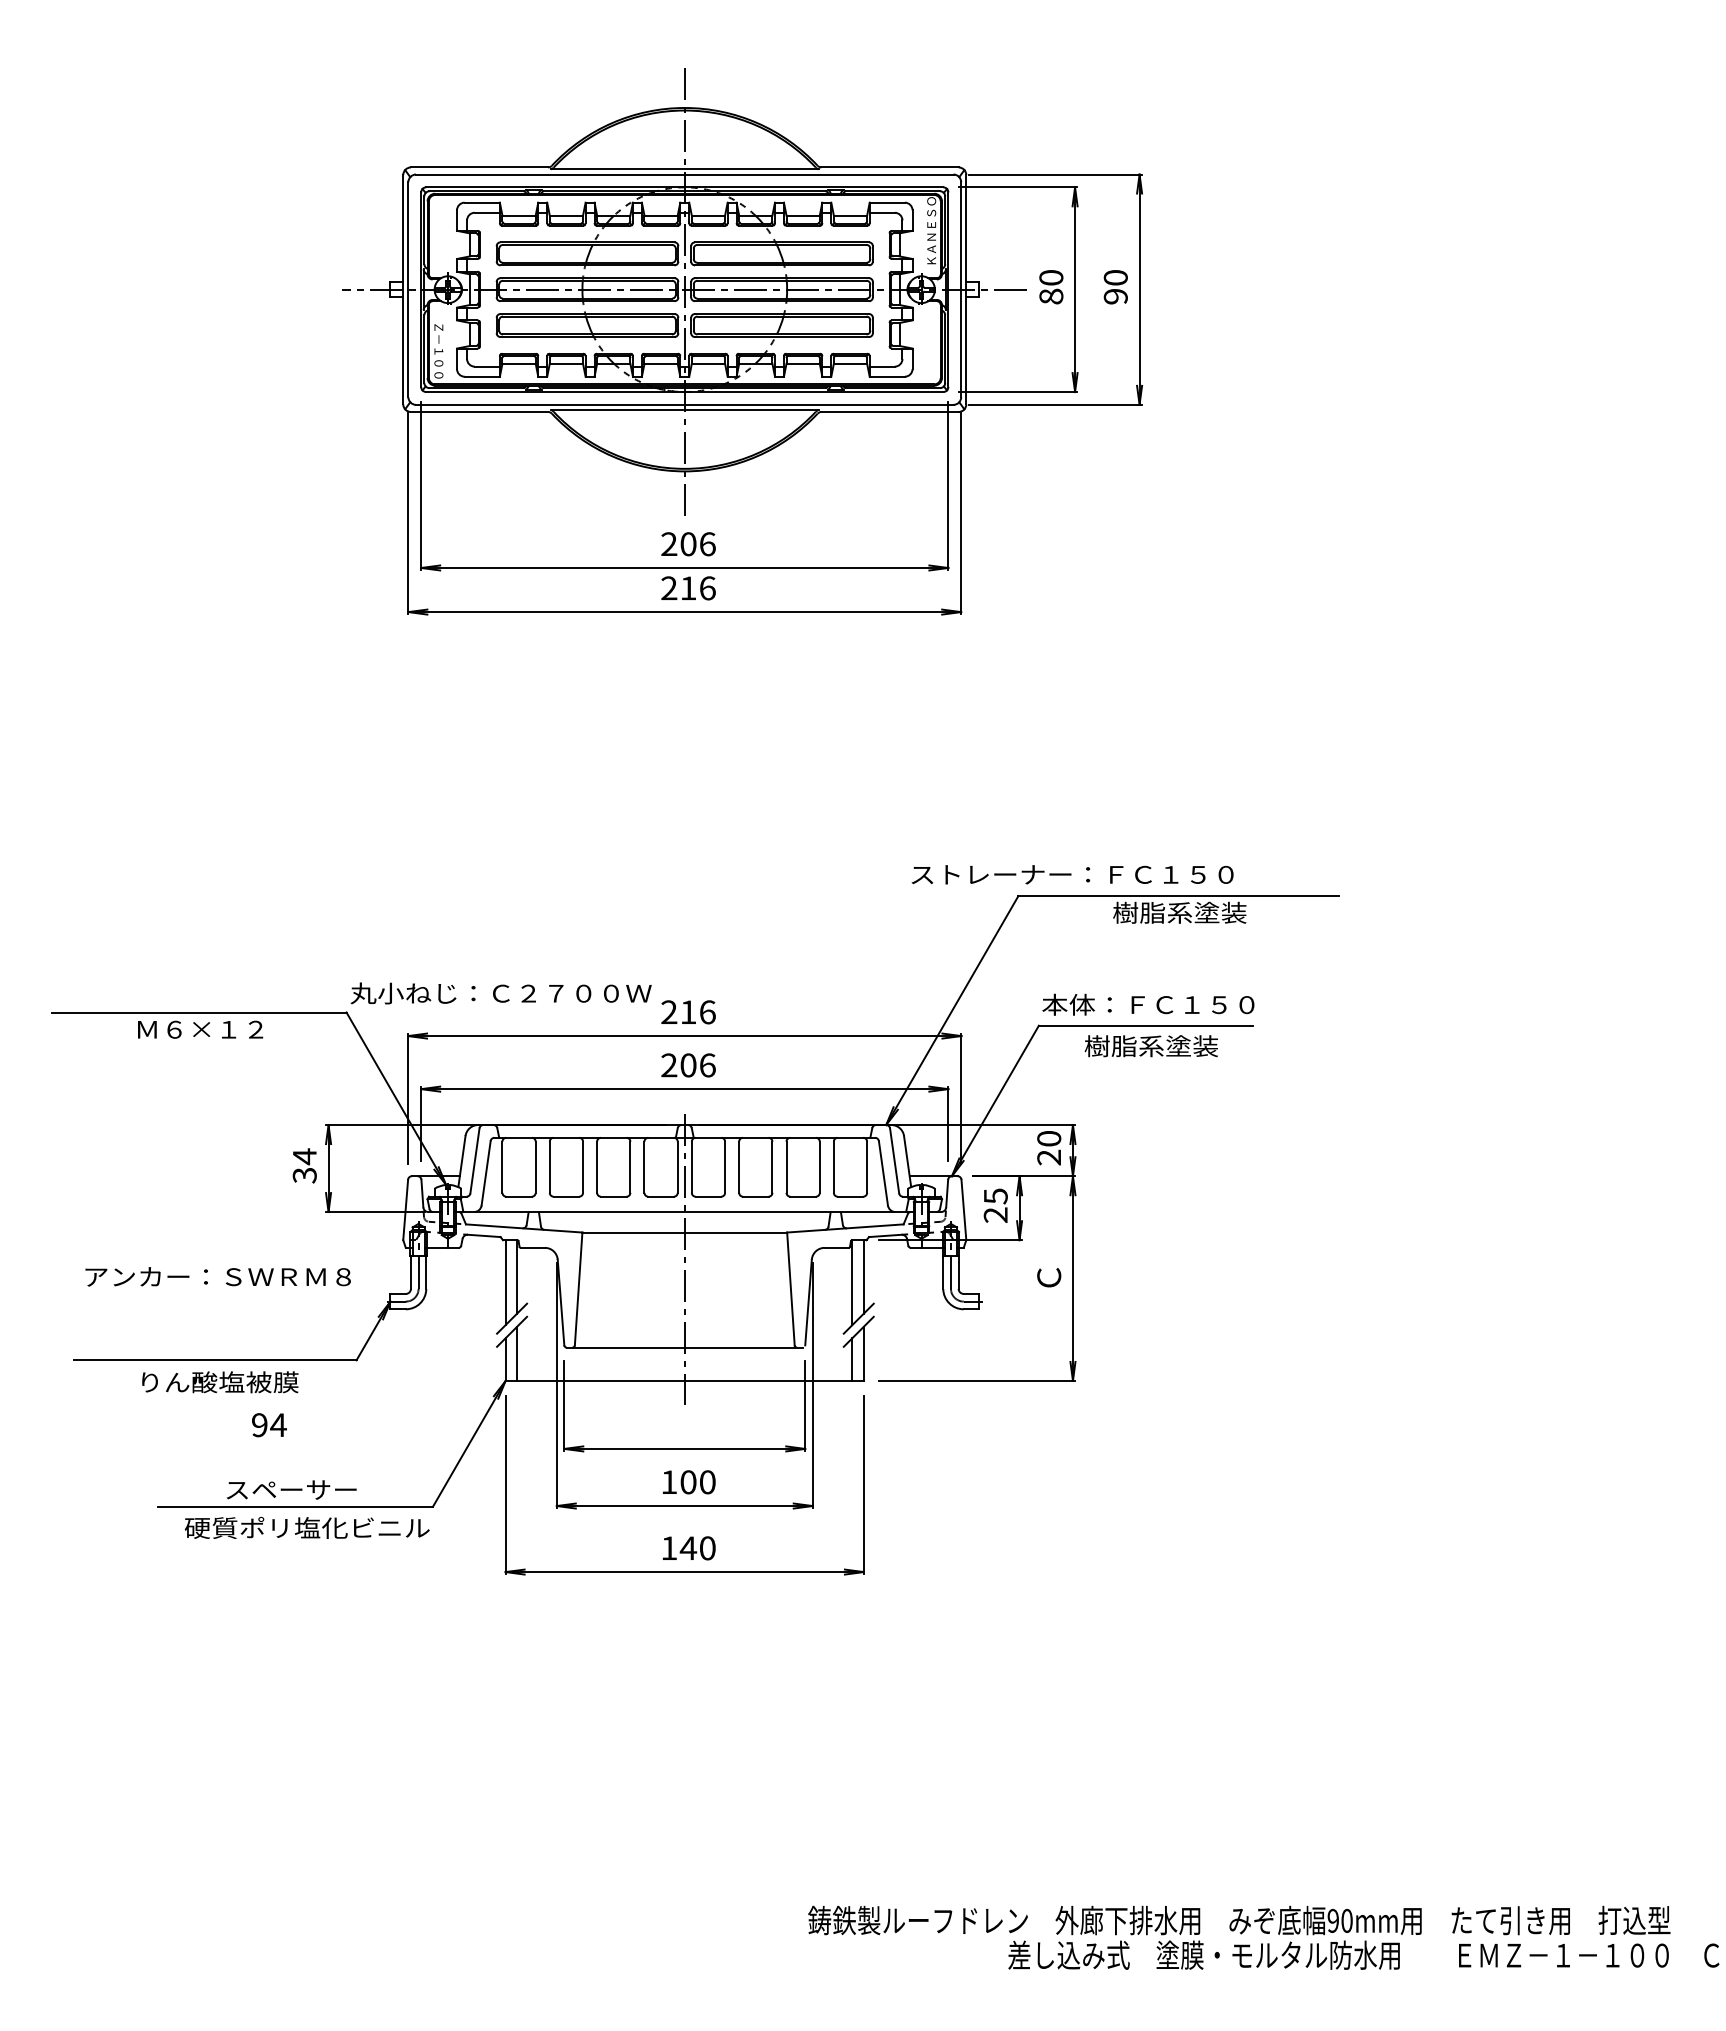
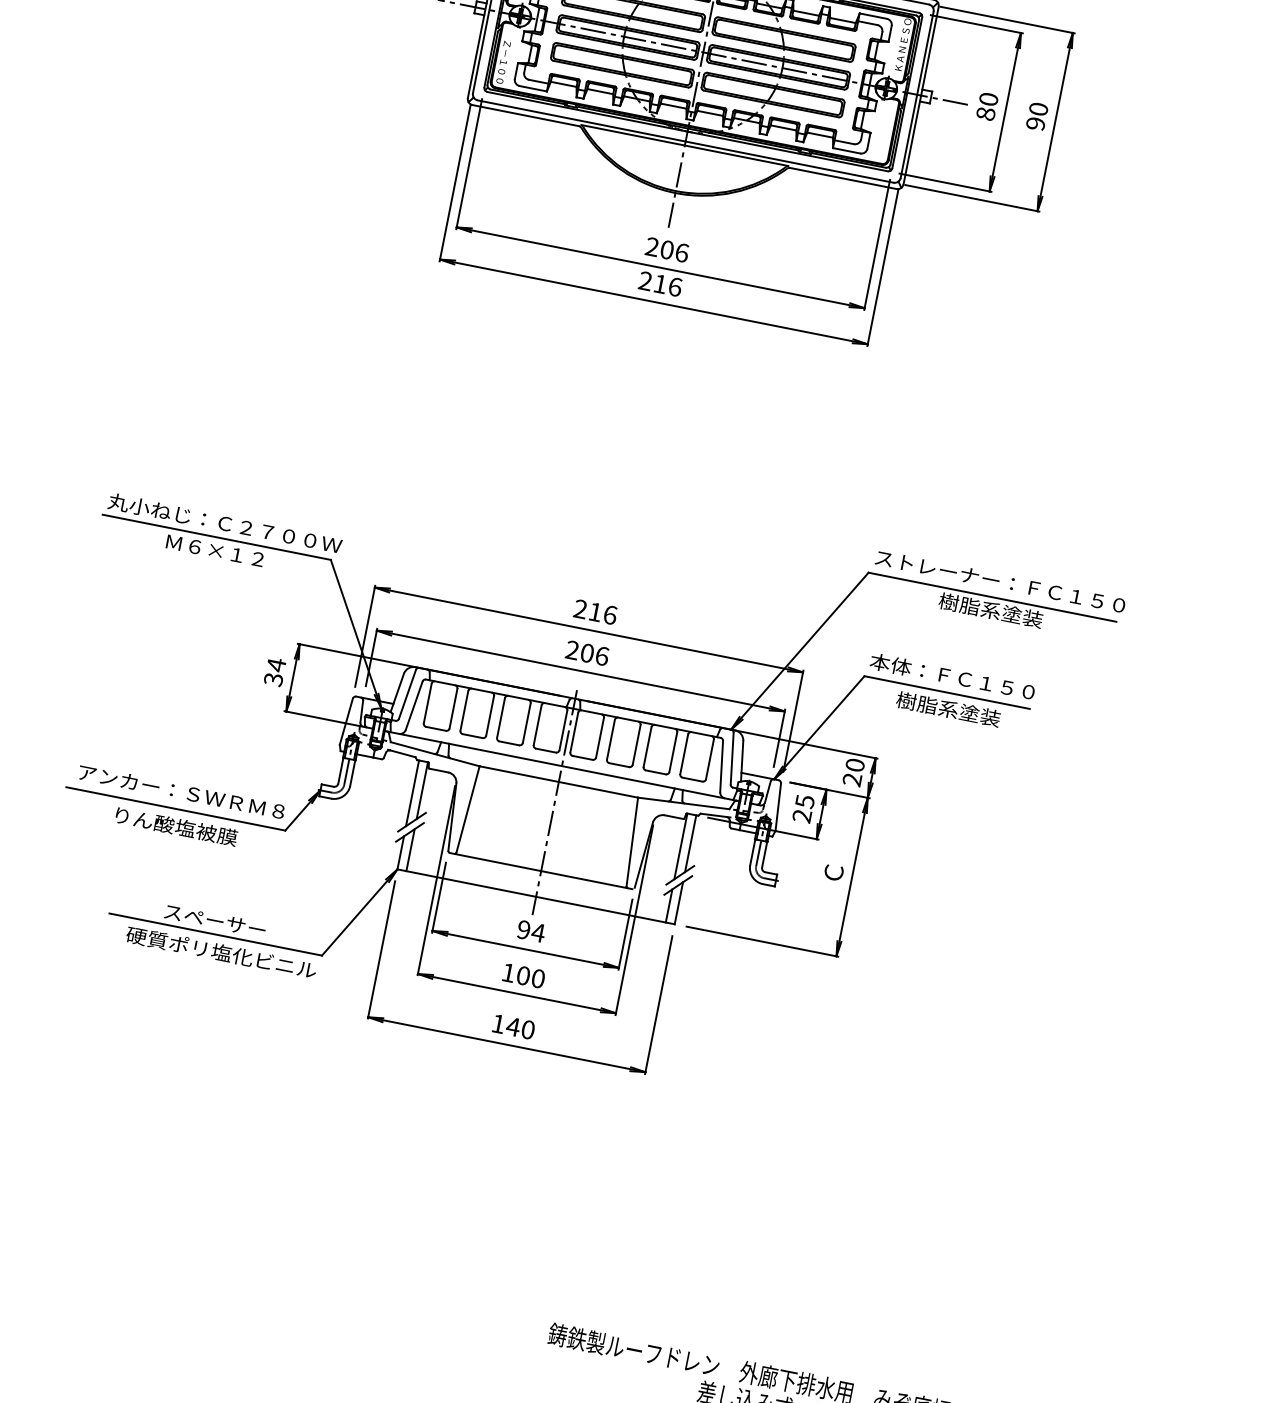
text: (1072, 874) -> (1000, 581), moved
text: (500, 993) -> (224, 523), moved
text: (217, 1276) -> (181, 791), moved
text: (269, 1425) -> (531, 931), moved

